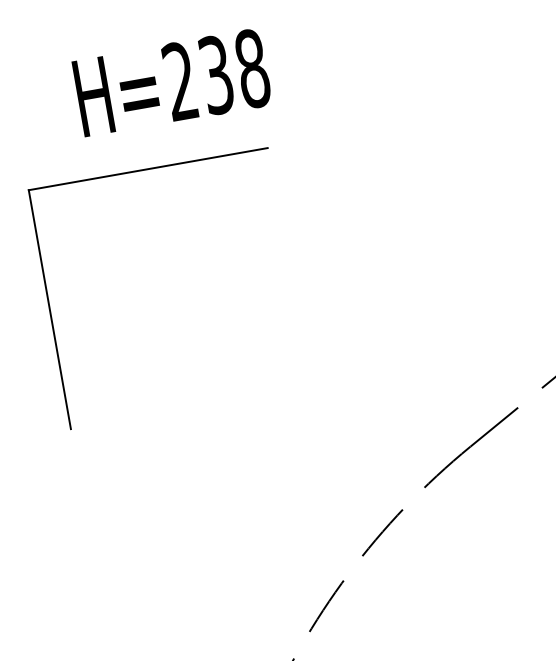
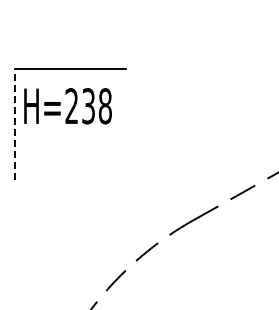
text: (171, 83) -> (67, 106), moved
line: (49, 309) -> (14, 124), solid -> dashed

